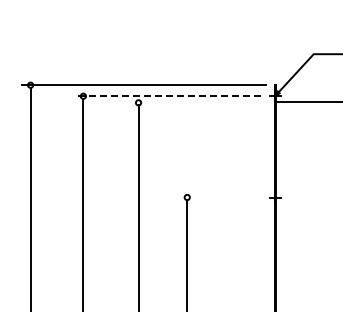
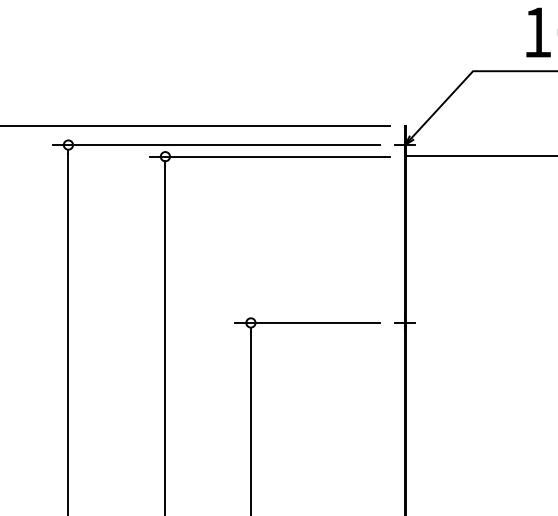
line: (167, 96) -> (216, 145), dashed -> solid
line: (197, 102) -> (268, 156), added
line: (219, 197) -> (307, 322), added

